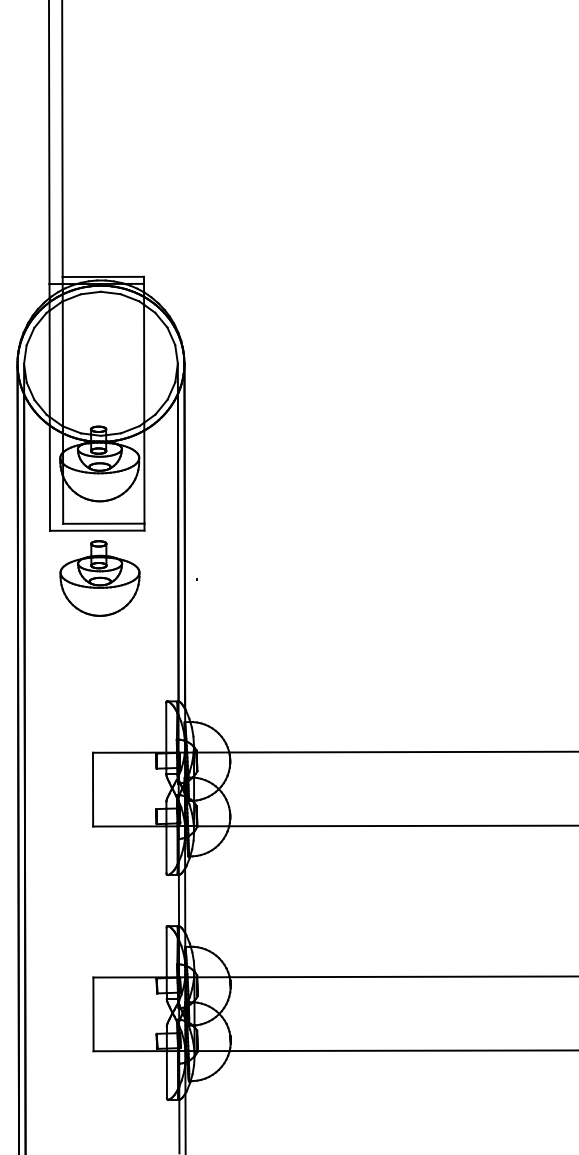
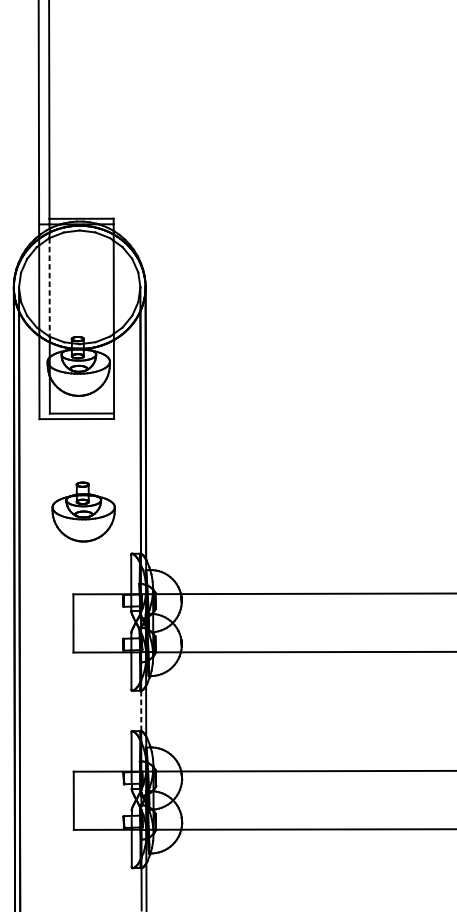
line: (62, 364) -> (49, 287), solid -> dashed
part: (99, 578) -> (83, 512), moved
line: (178, 900) -> (140, 710), solid -> dashed

